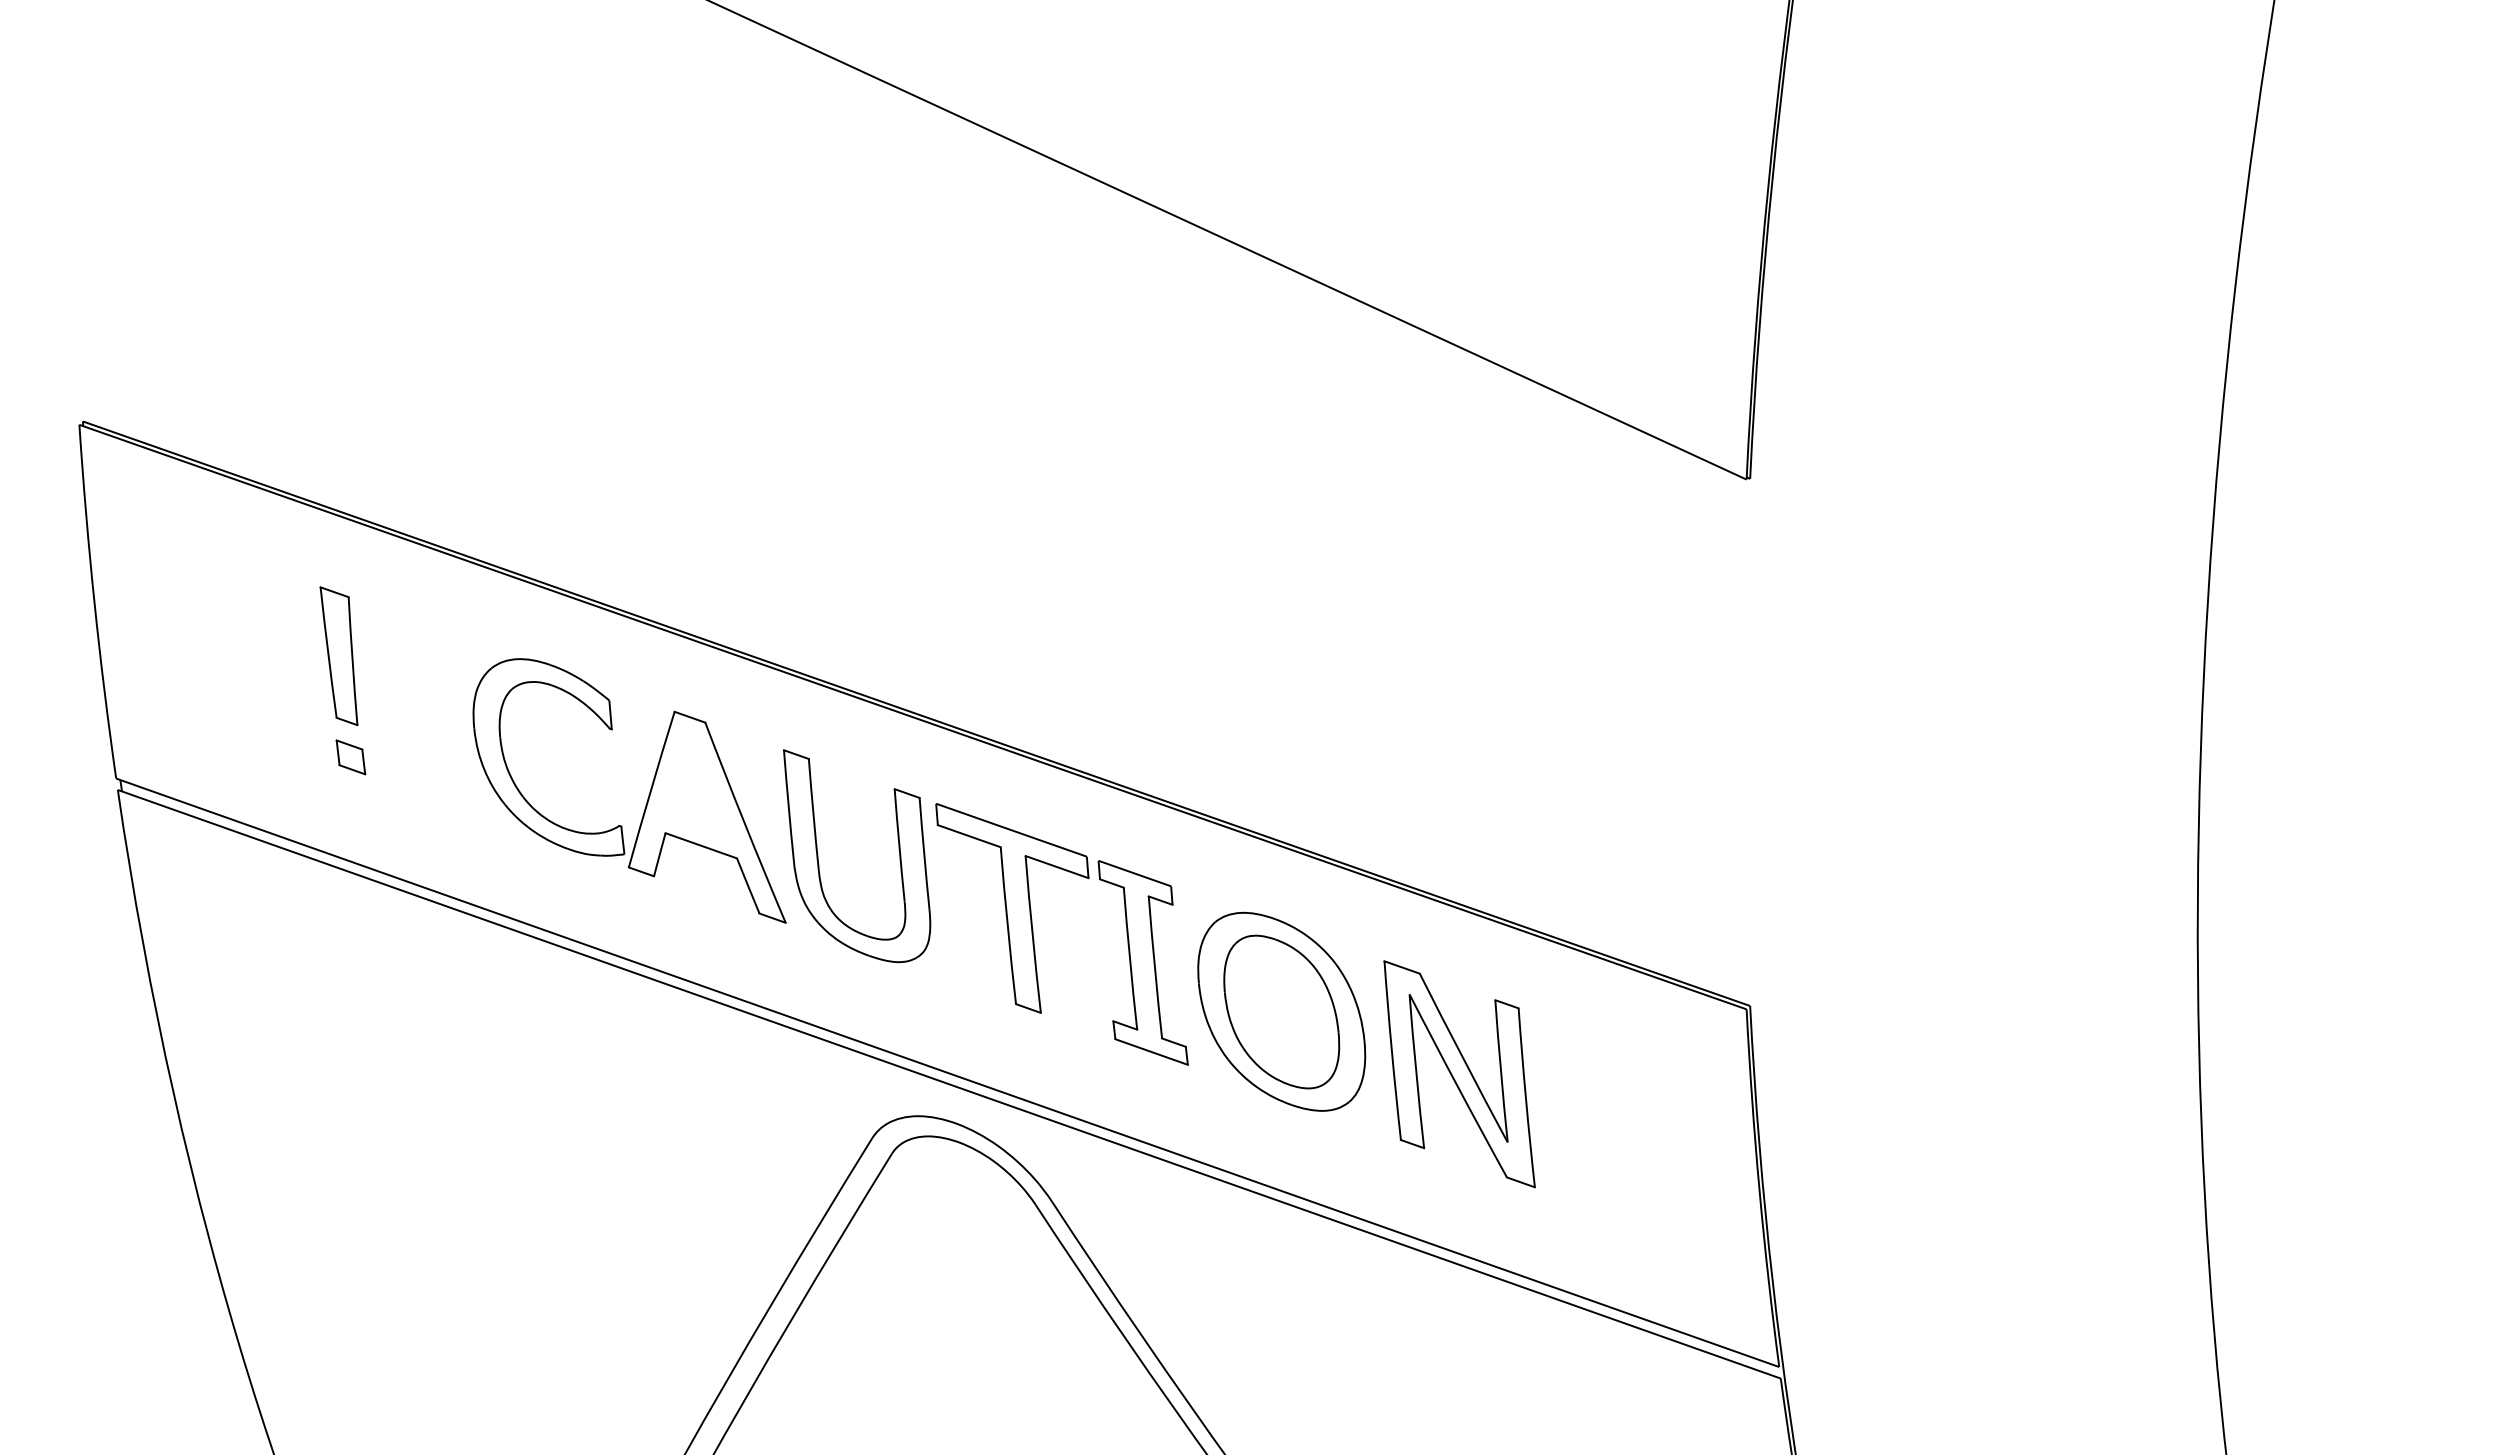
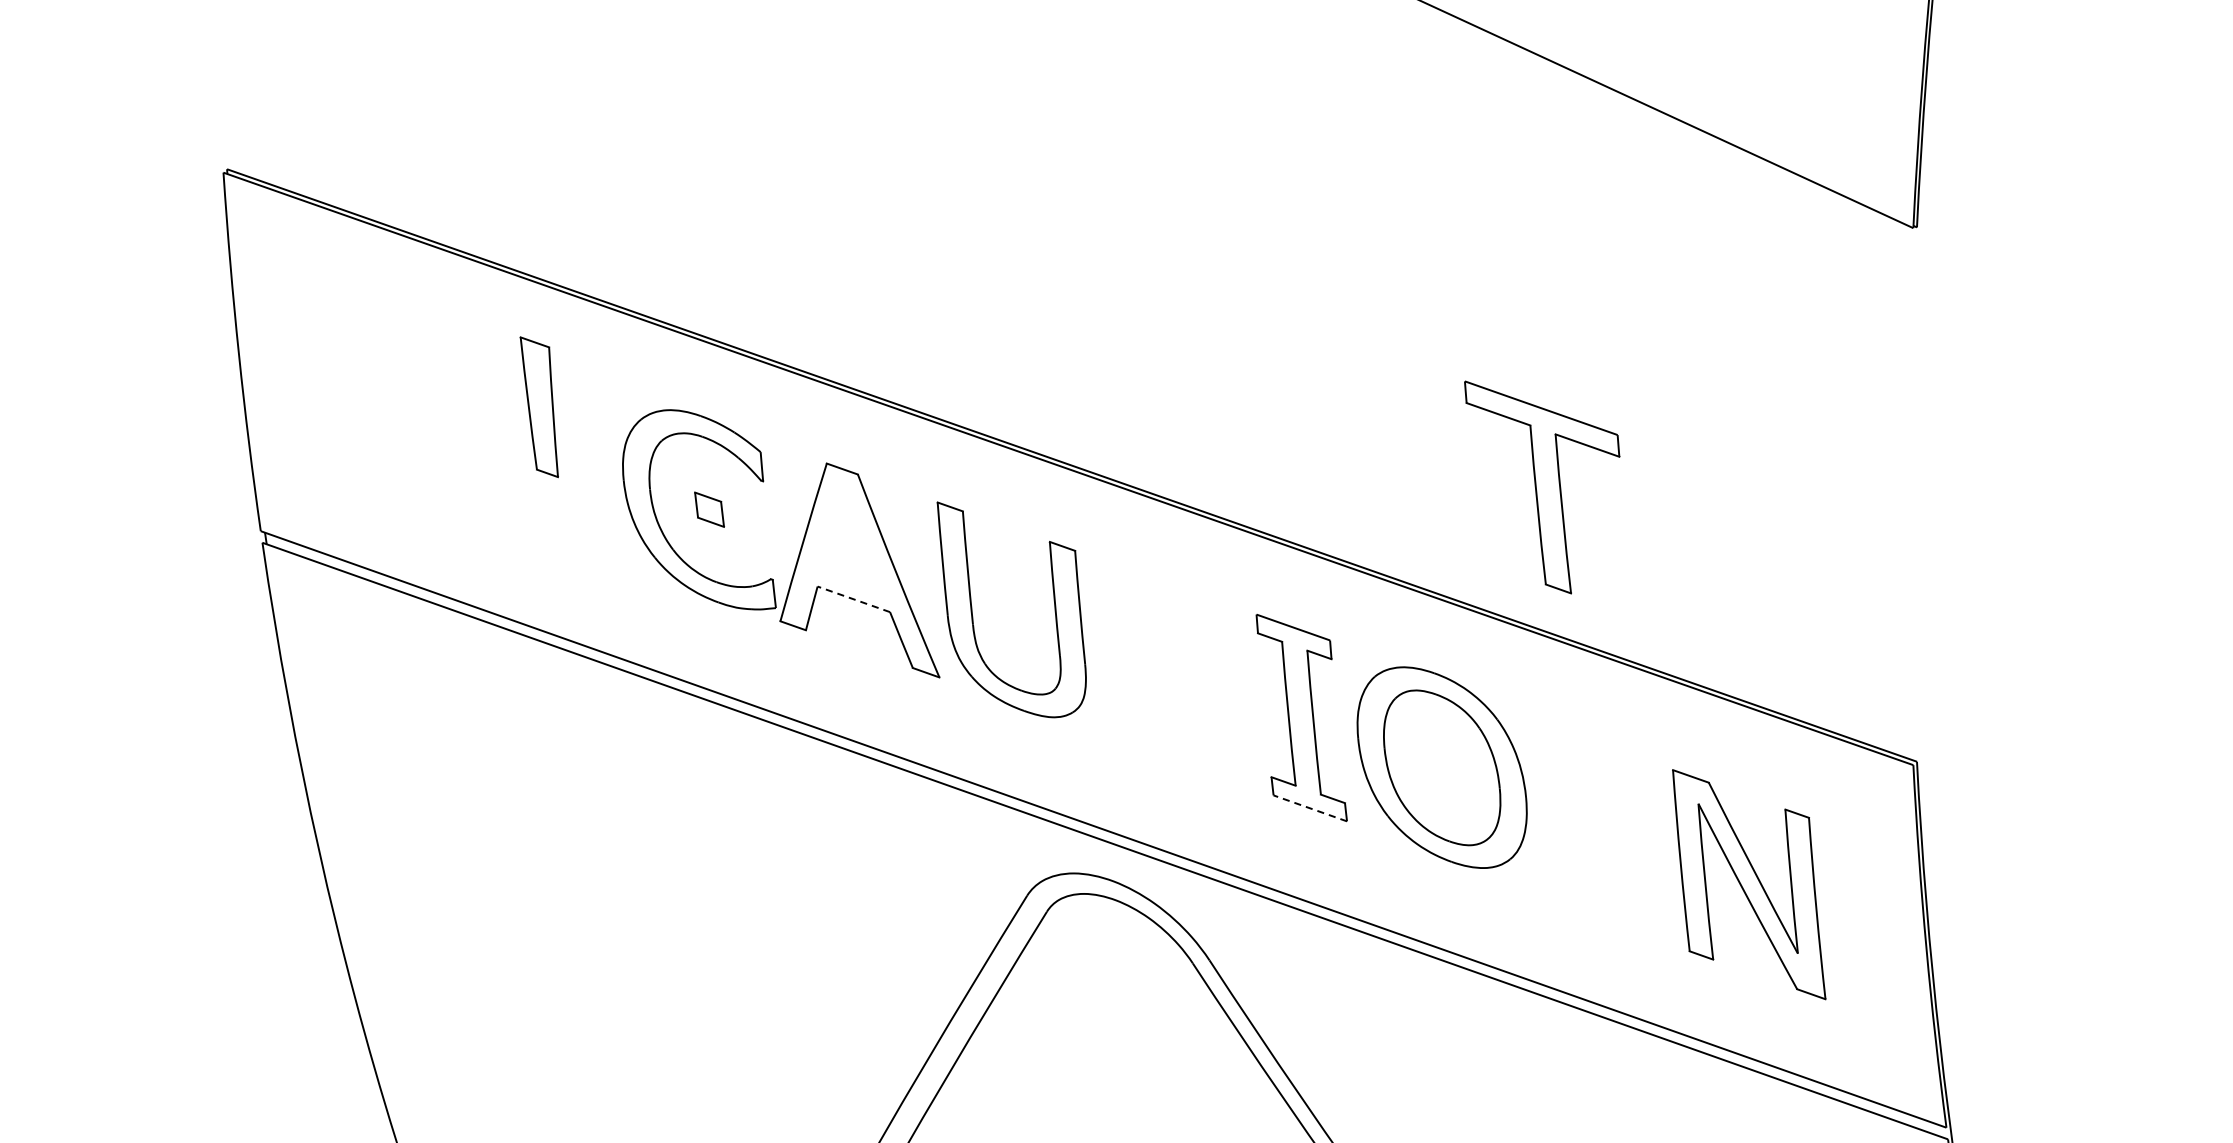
part: (338, 656) -> (538, 407), moved
part: (350, 757) -> (709, 509), moved
line: (701, 845) -> (854, 599), solid -> dashed
part: (1012, 908) -> (1542, 487), moved
line: (1151, 1051) -> (1310, 807), solid -> dashed
part: (1459, 1074) -> (1749, 884), moved

